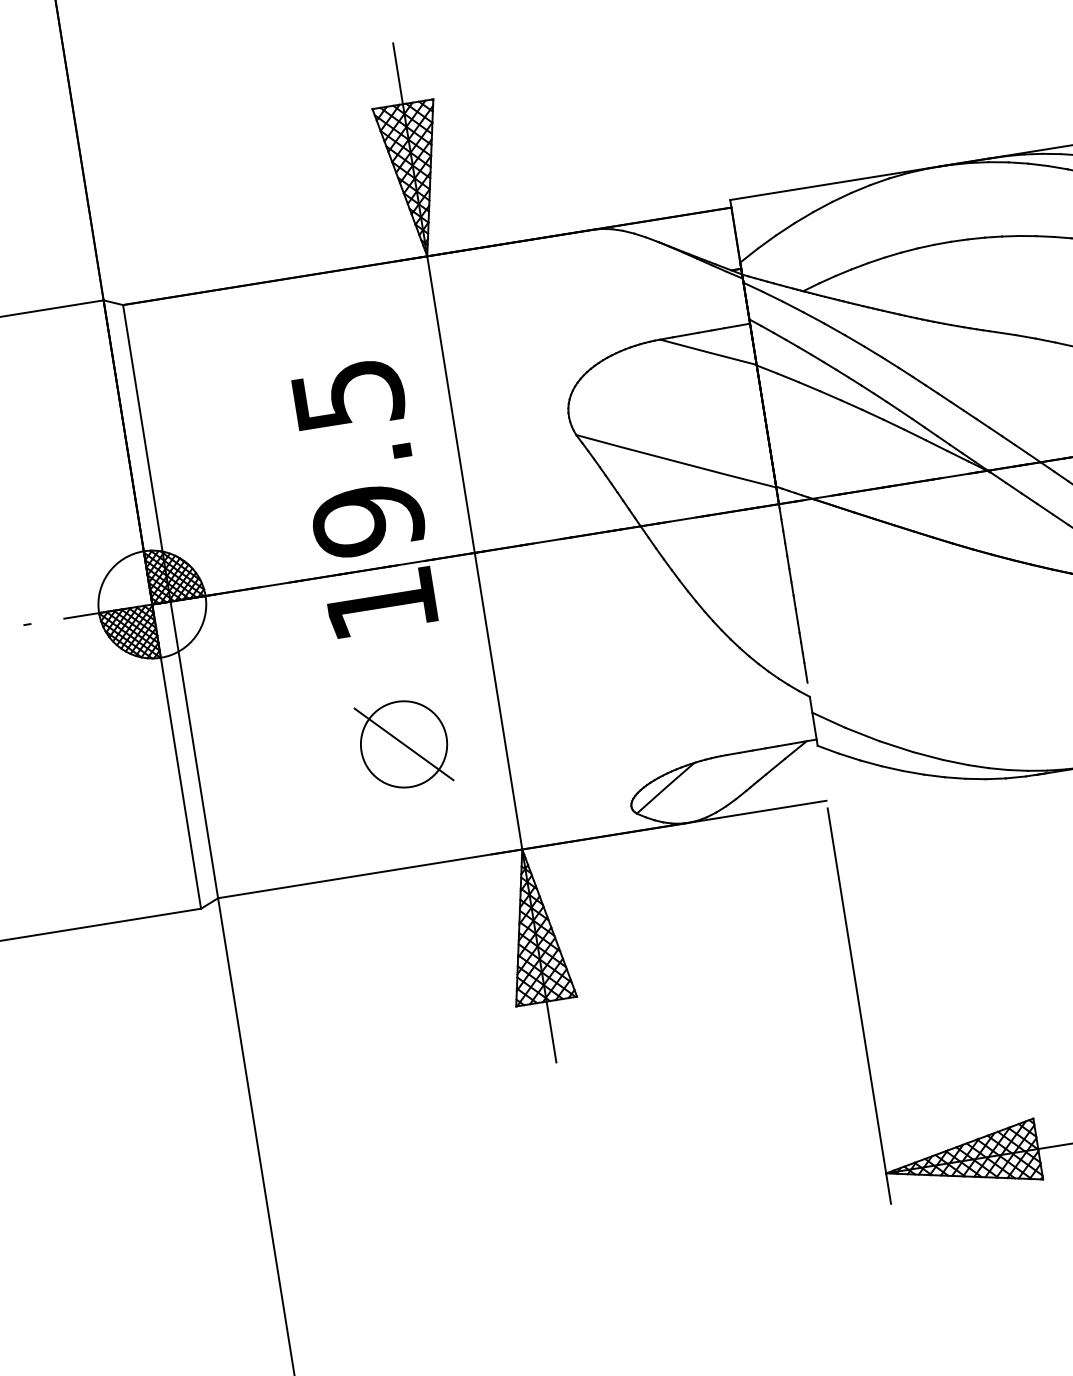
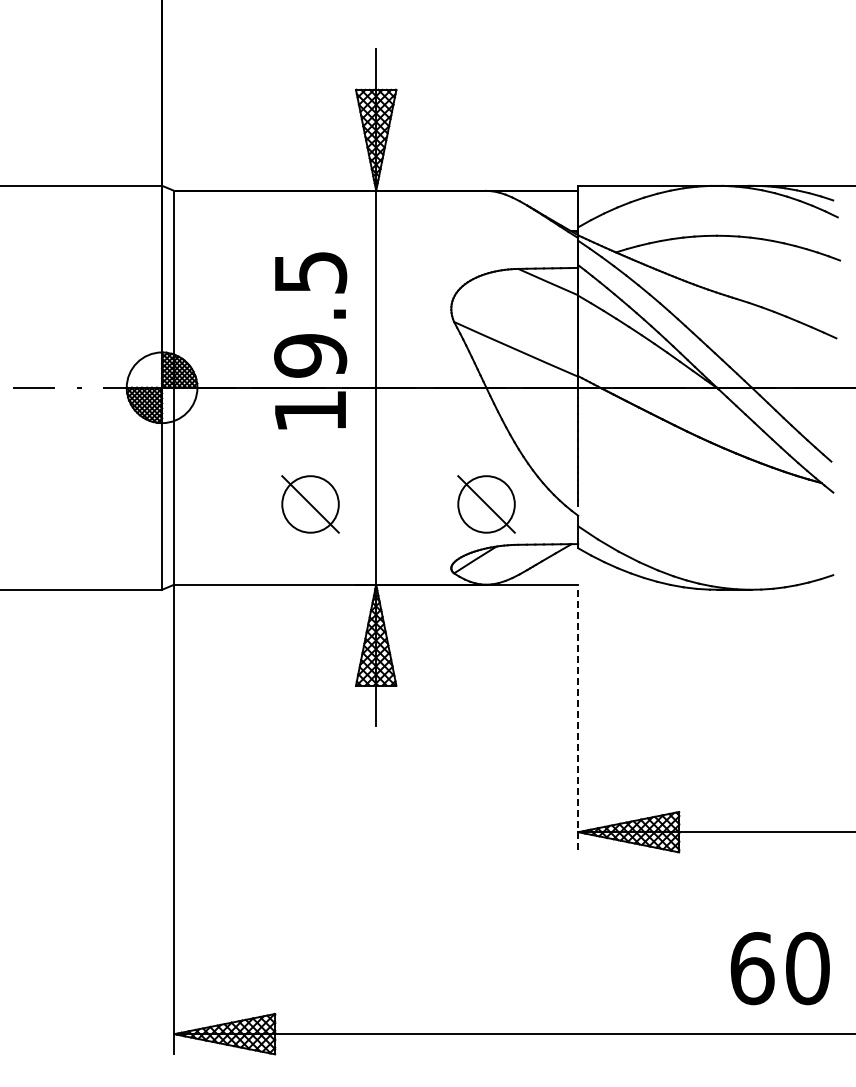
part: (669, 702) -> (486, 504), added
line: (859, 1006) -> (578, 721), solid -> dashed

